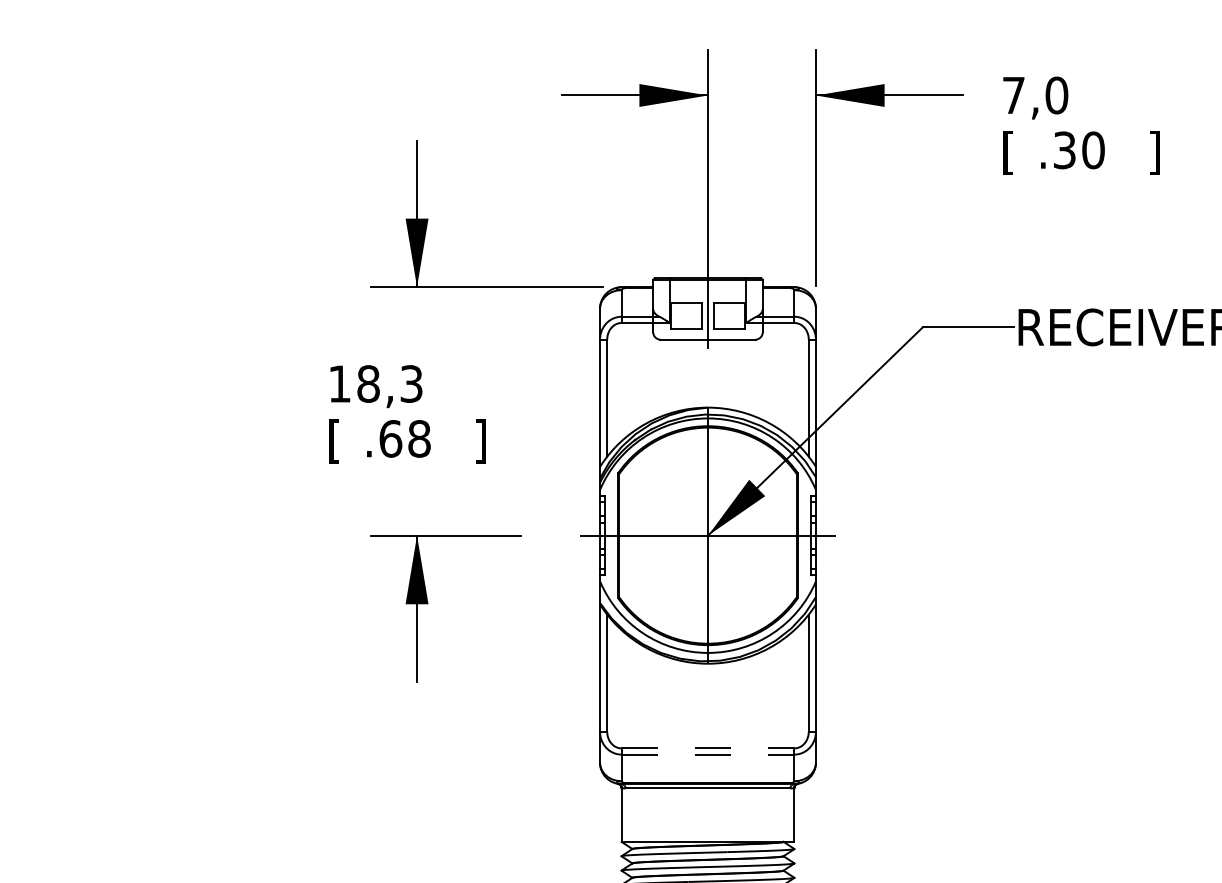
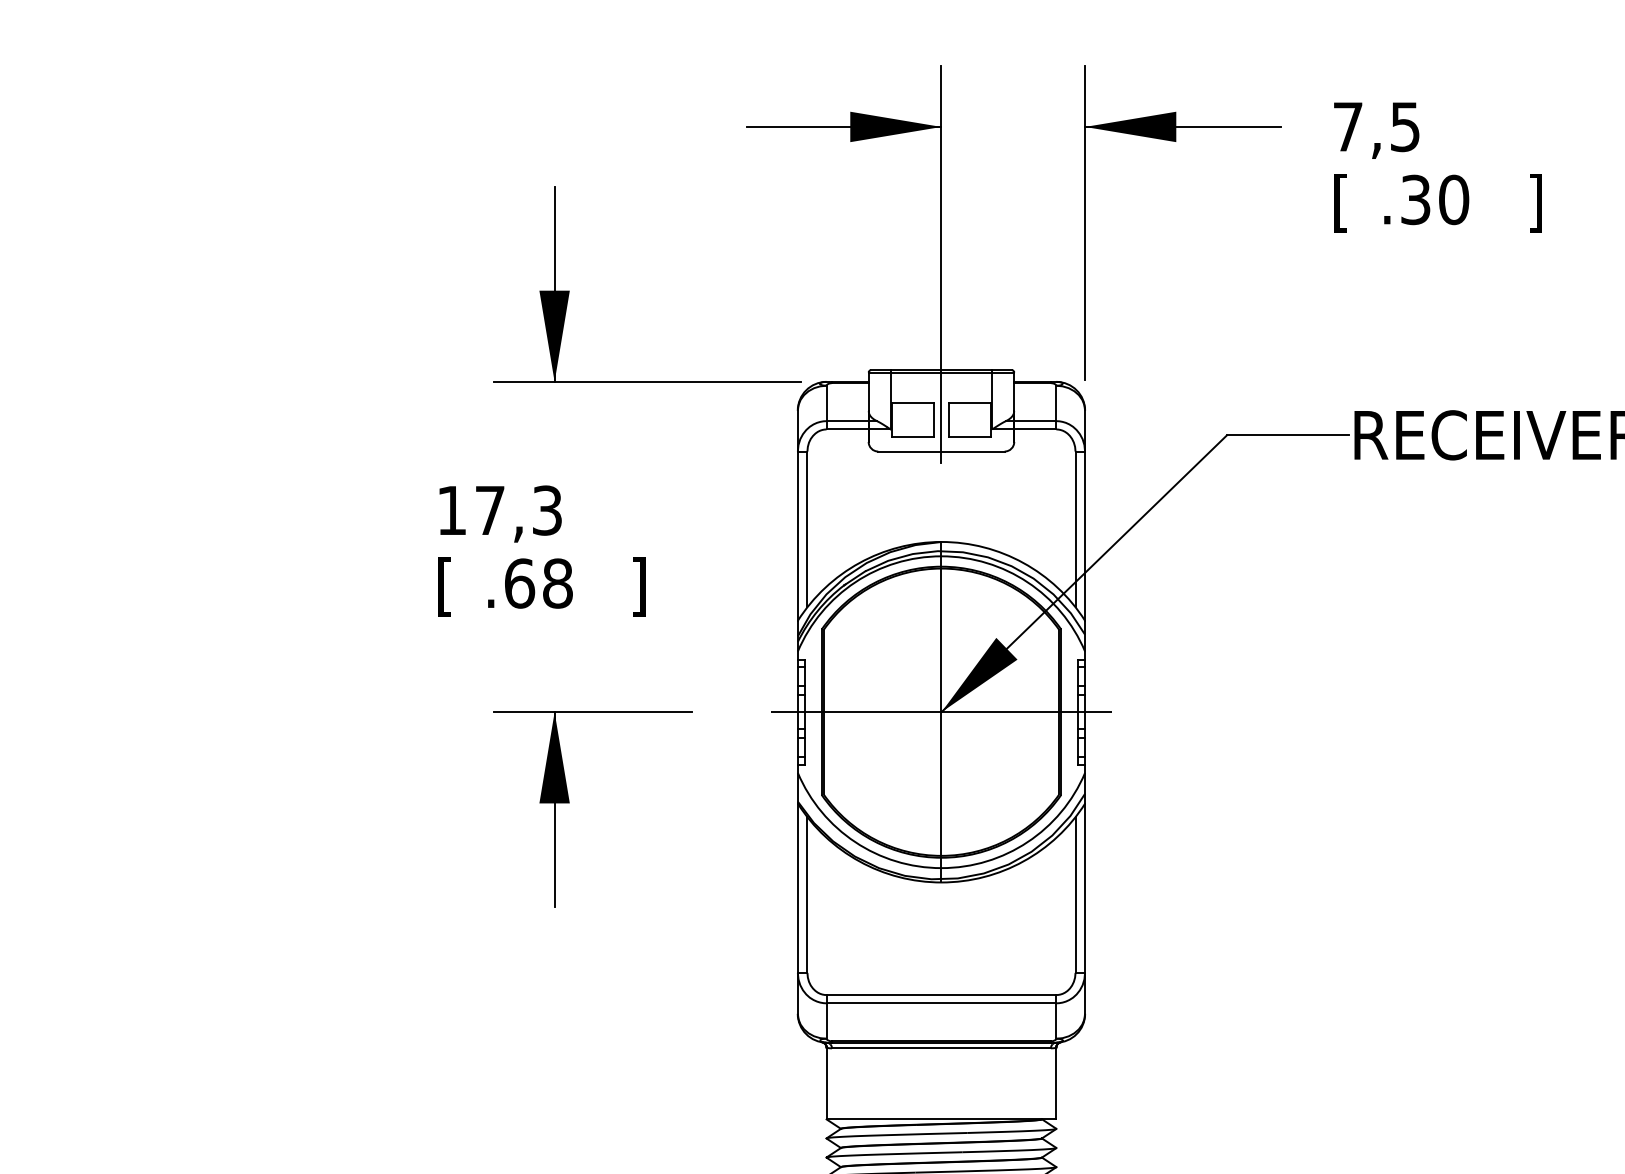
text: (1056, 95) -> (1404, 126), 7,0 -> 7,5
text: (368, 383) -> (490, 509), 18,3 -> 17,3
line: (708, 748) -> (942, 995), dashed -> solid
line: (708, 754) -> (942, 1003), dashed -> solid

